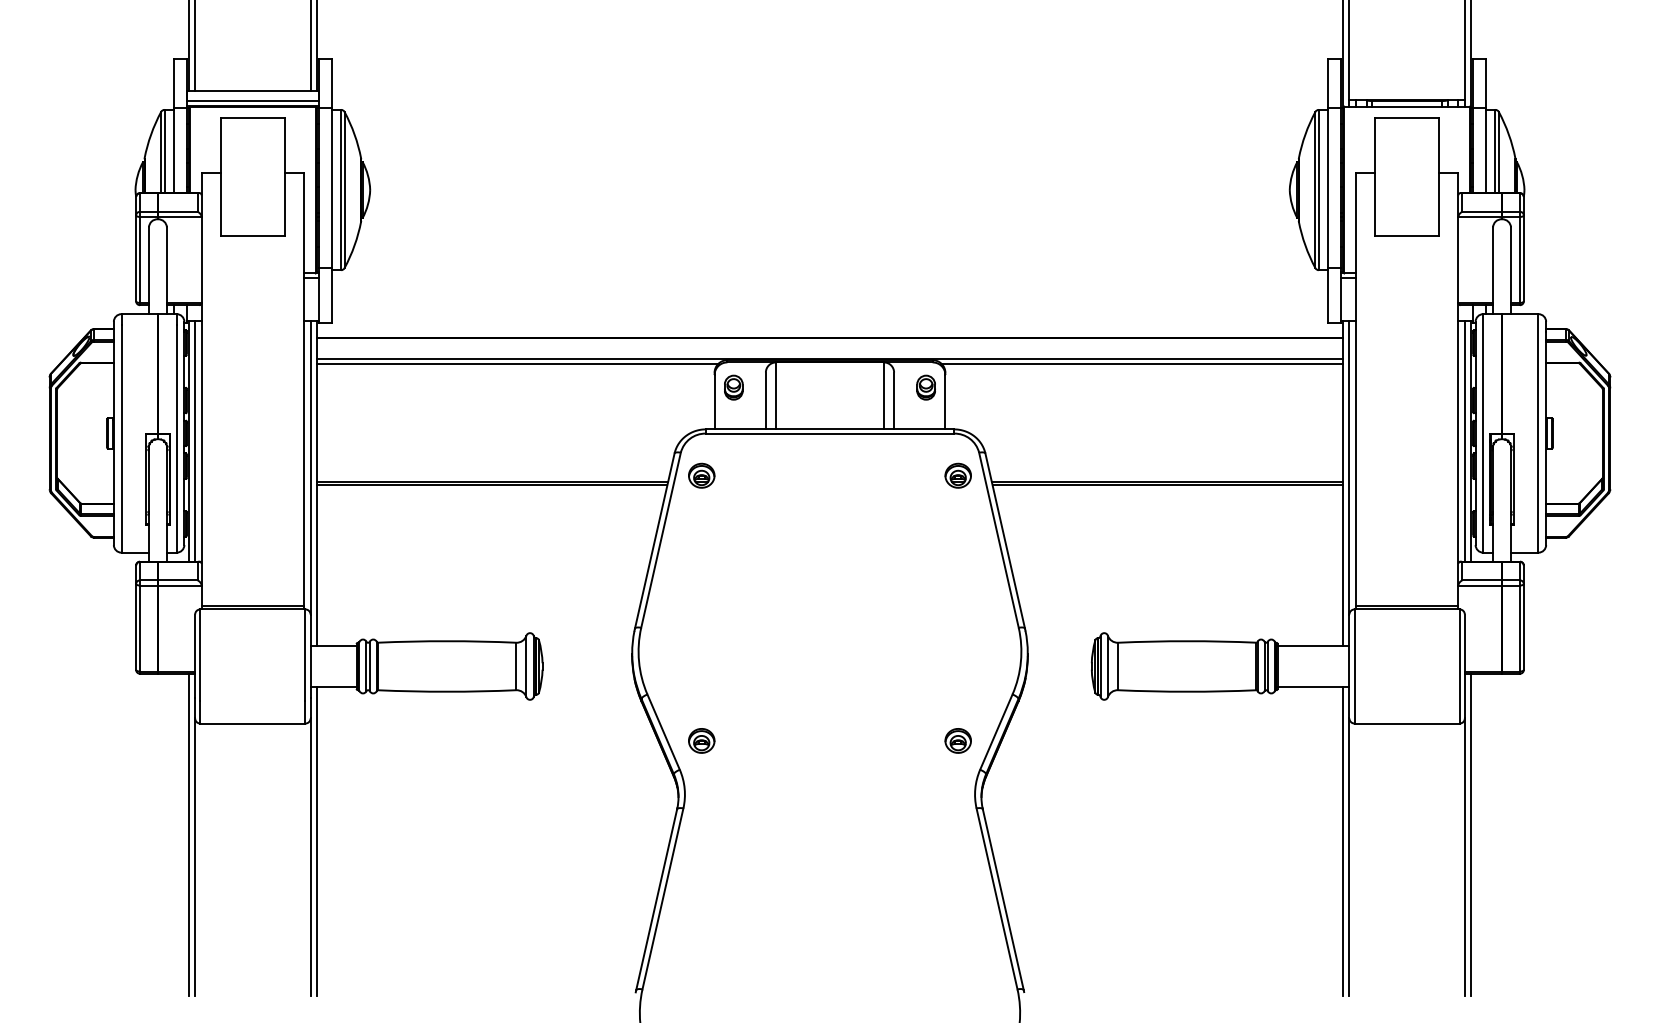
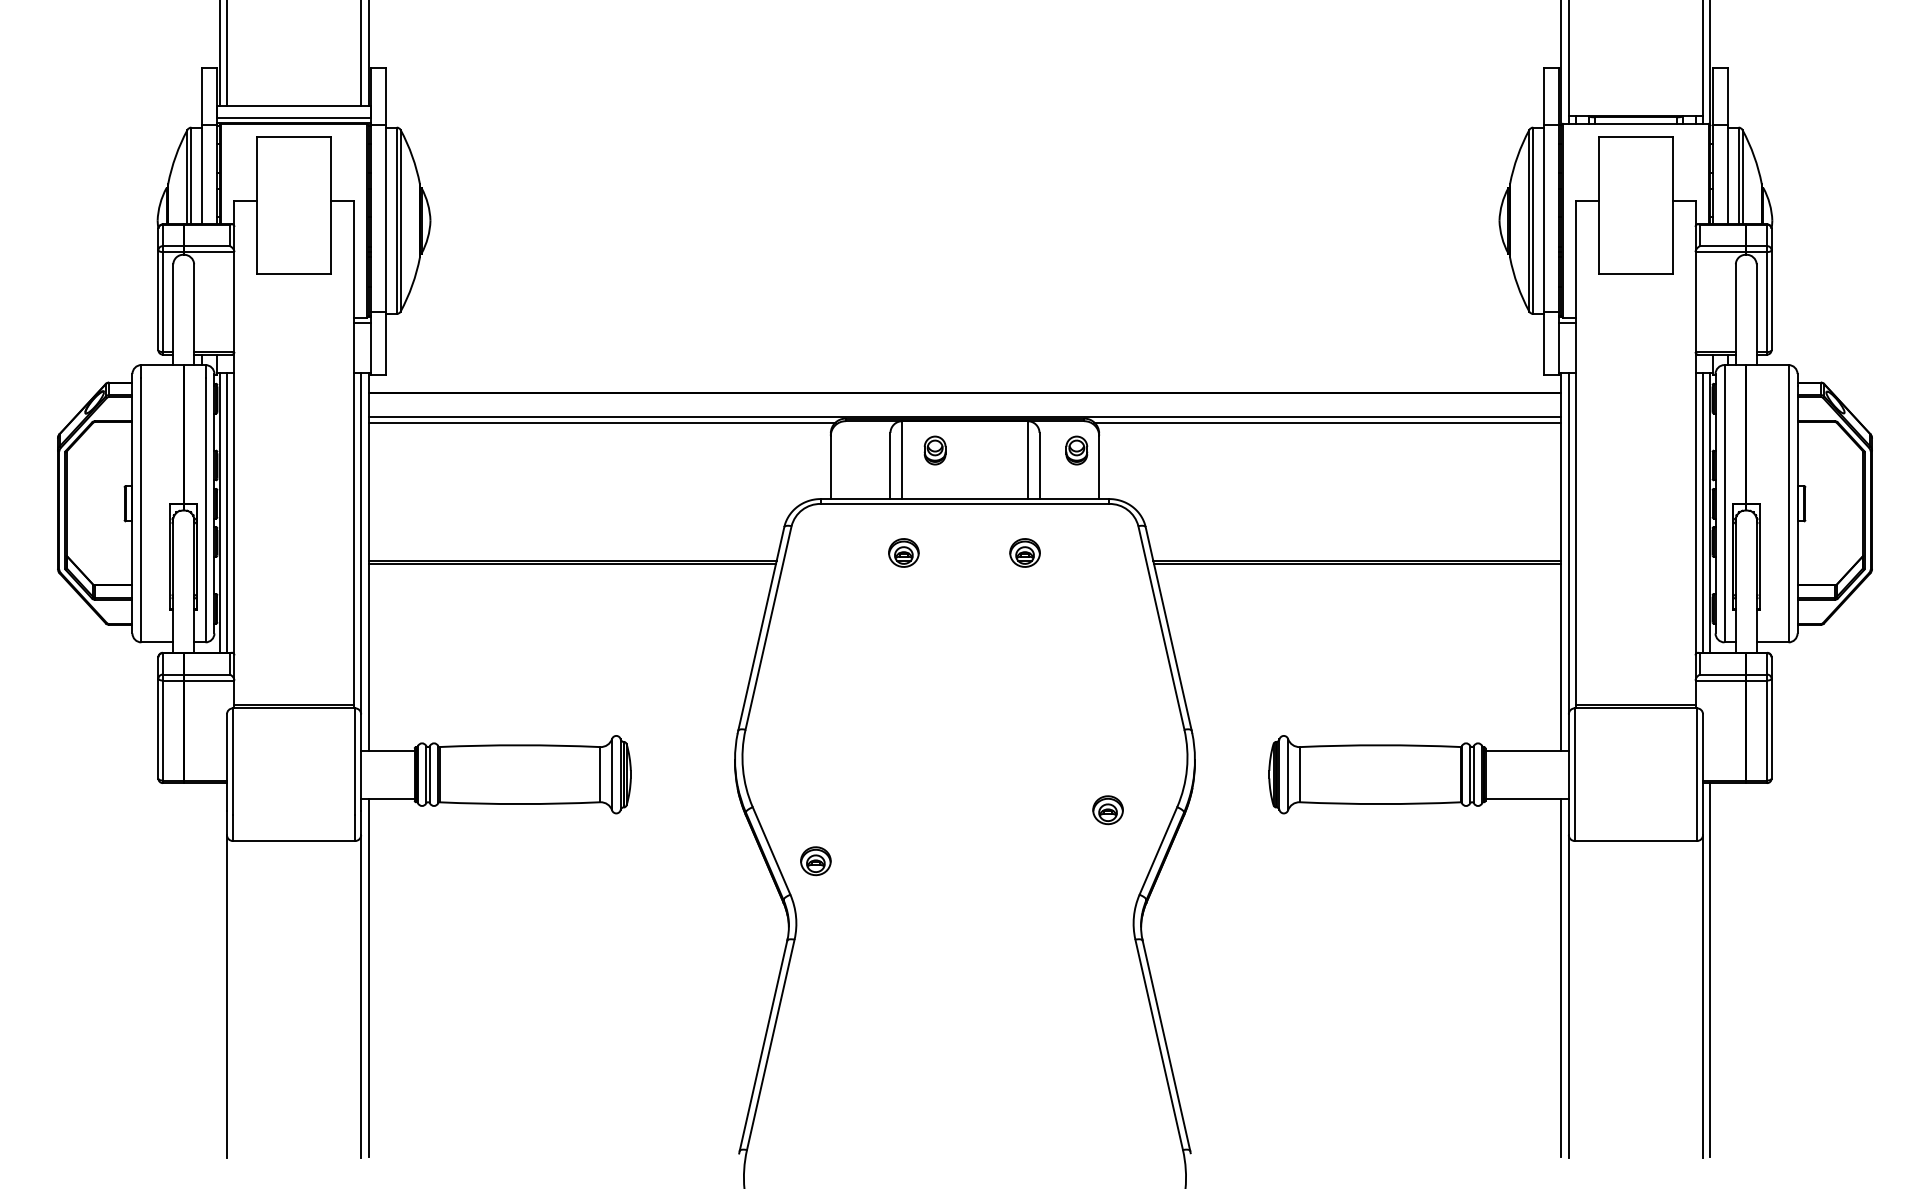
part: (733, 387) -> (934, 450), moved
part: (701, 475) -> (903, 552), moved
part: (957, 475) -> (1024, 552), moved
part: (957, 741) -> (1107, 810), moved
line: (188, 834) -> (219, 970), removed

